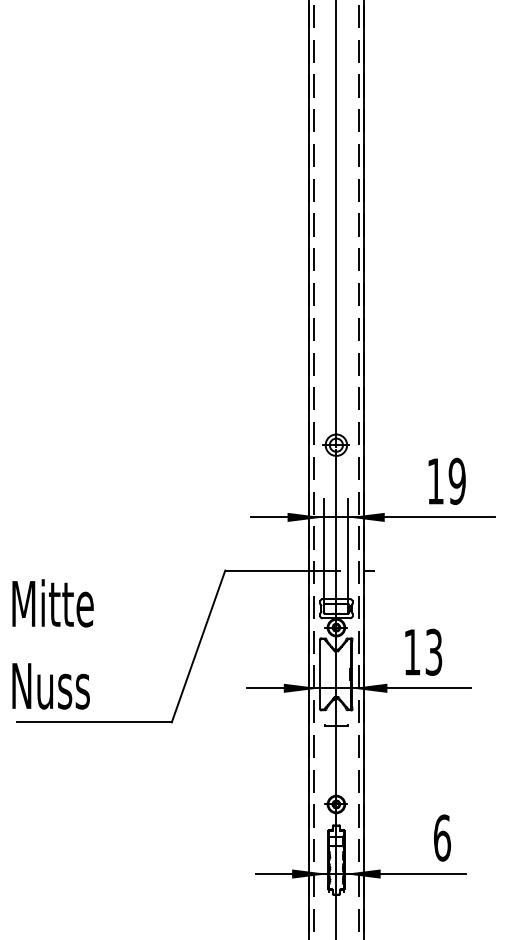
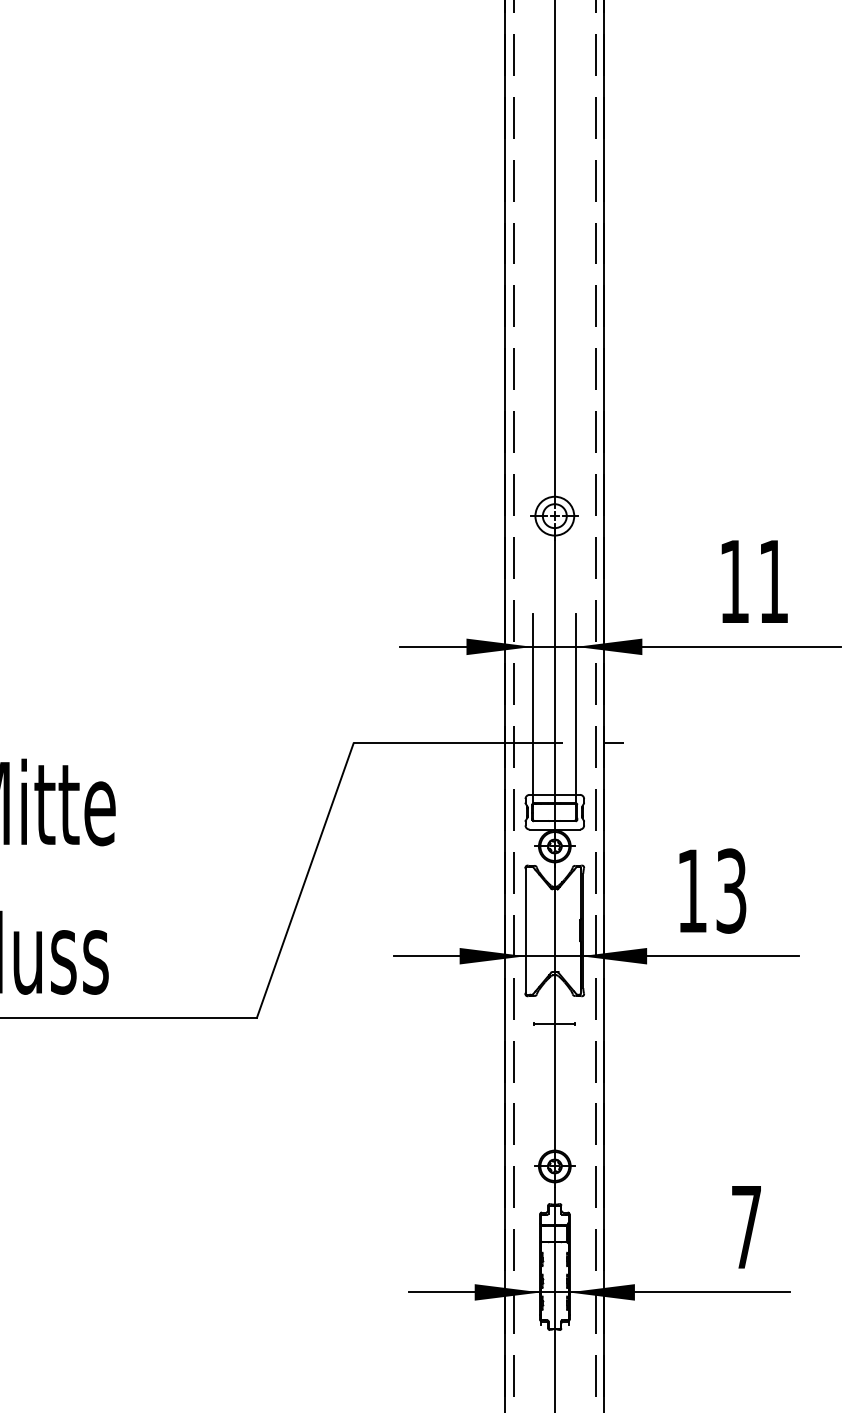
text: (456, 480) -> (772, 580), 19 -> 11
text: (442, 837) -> (746, 1226), 6 -> 7

